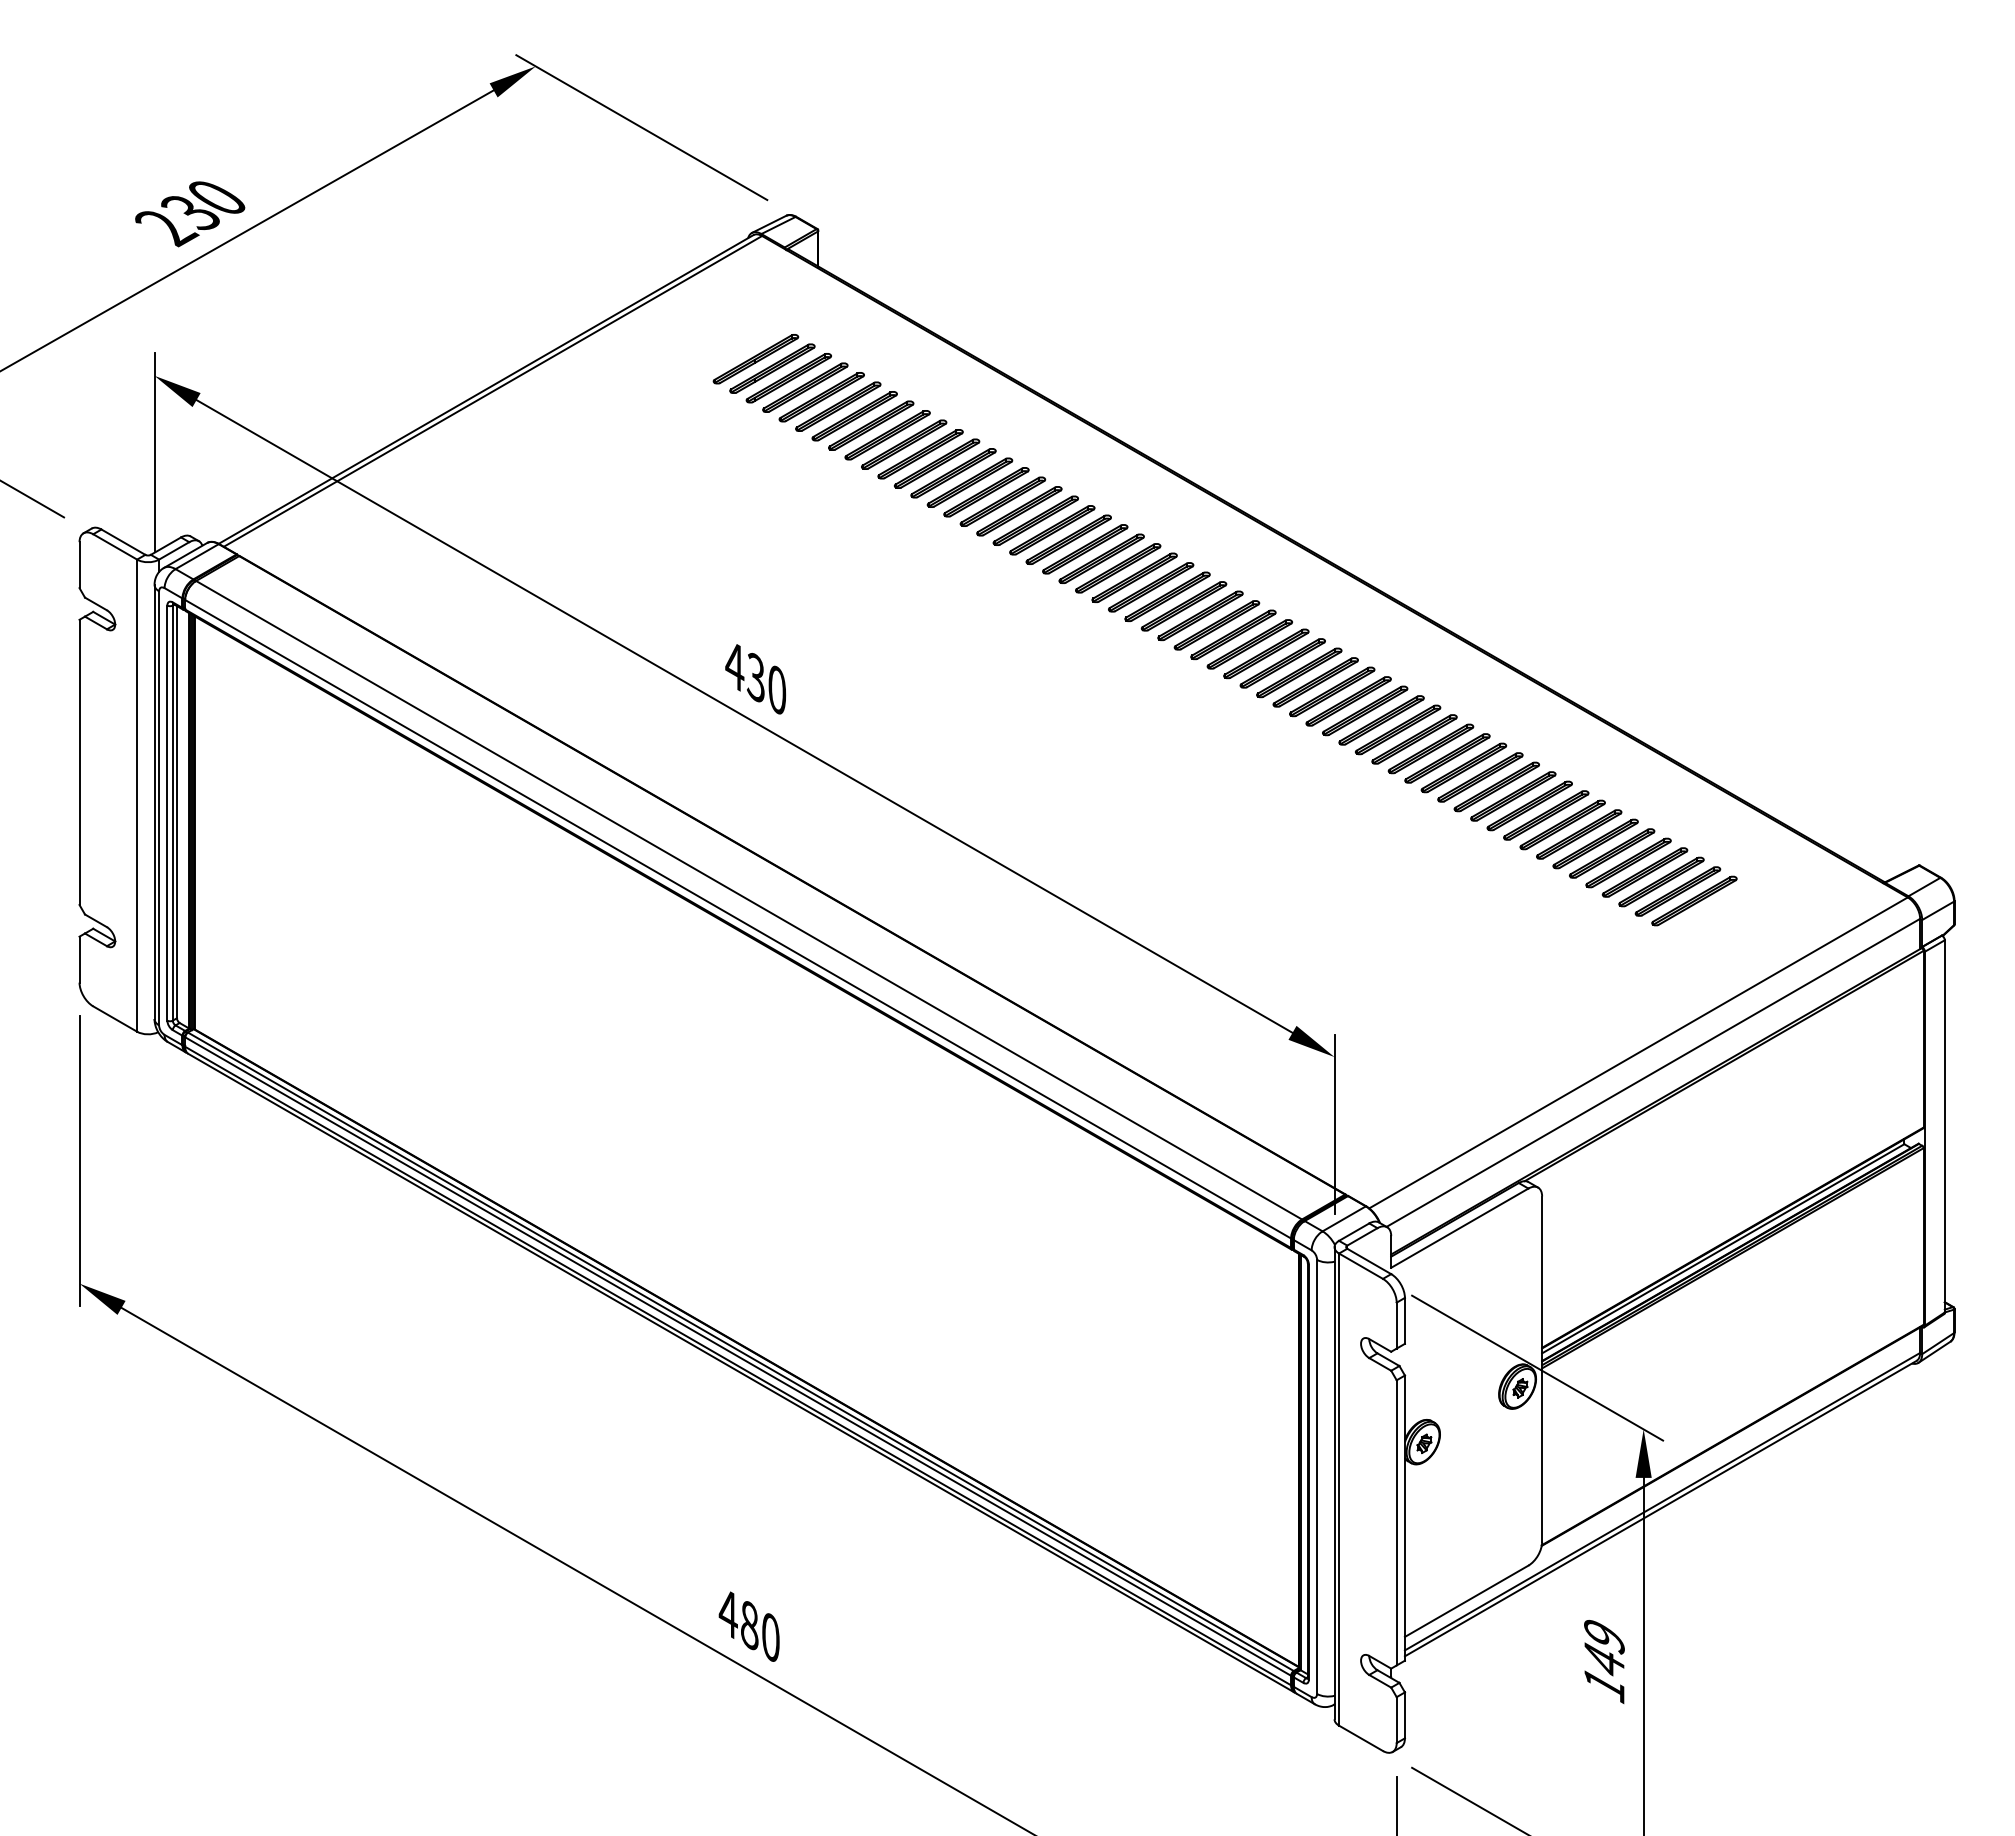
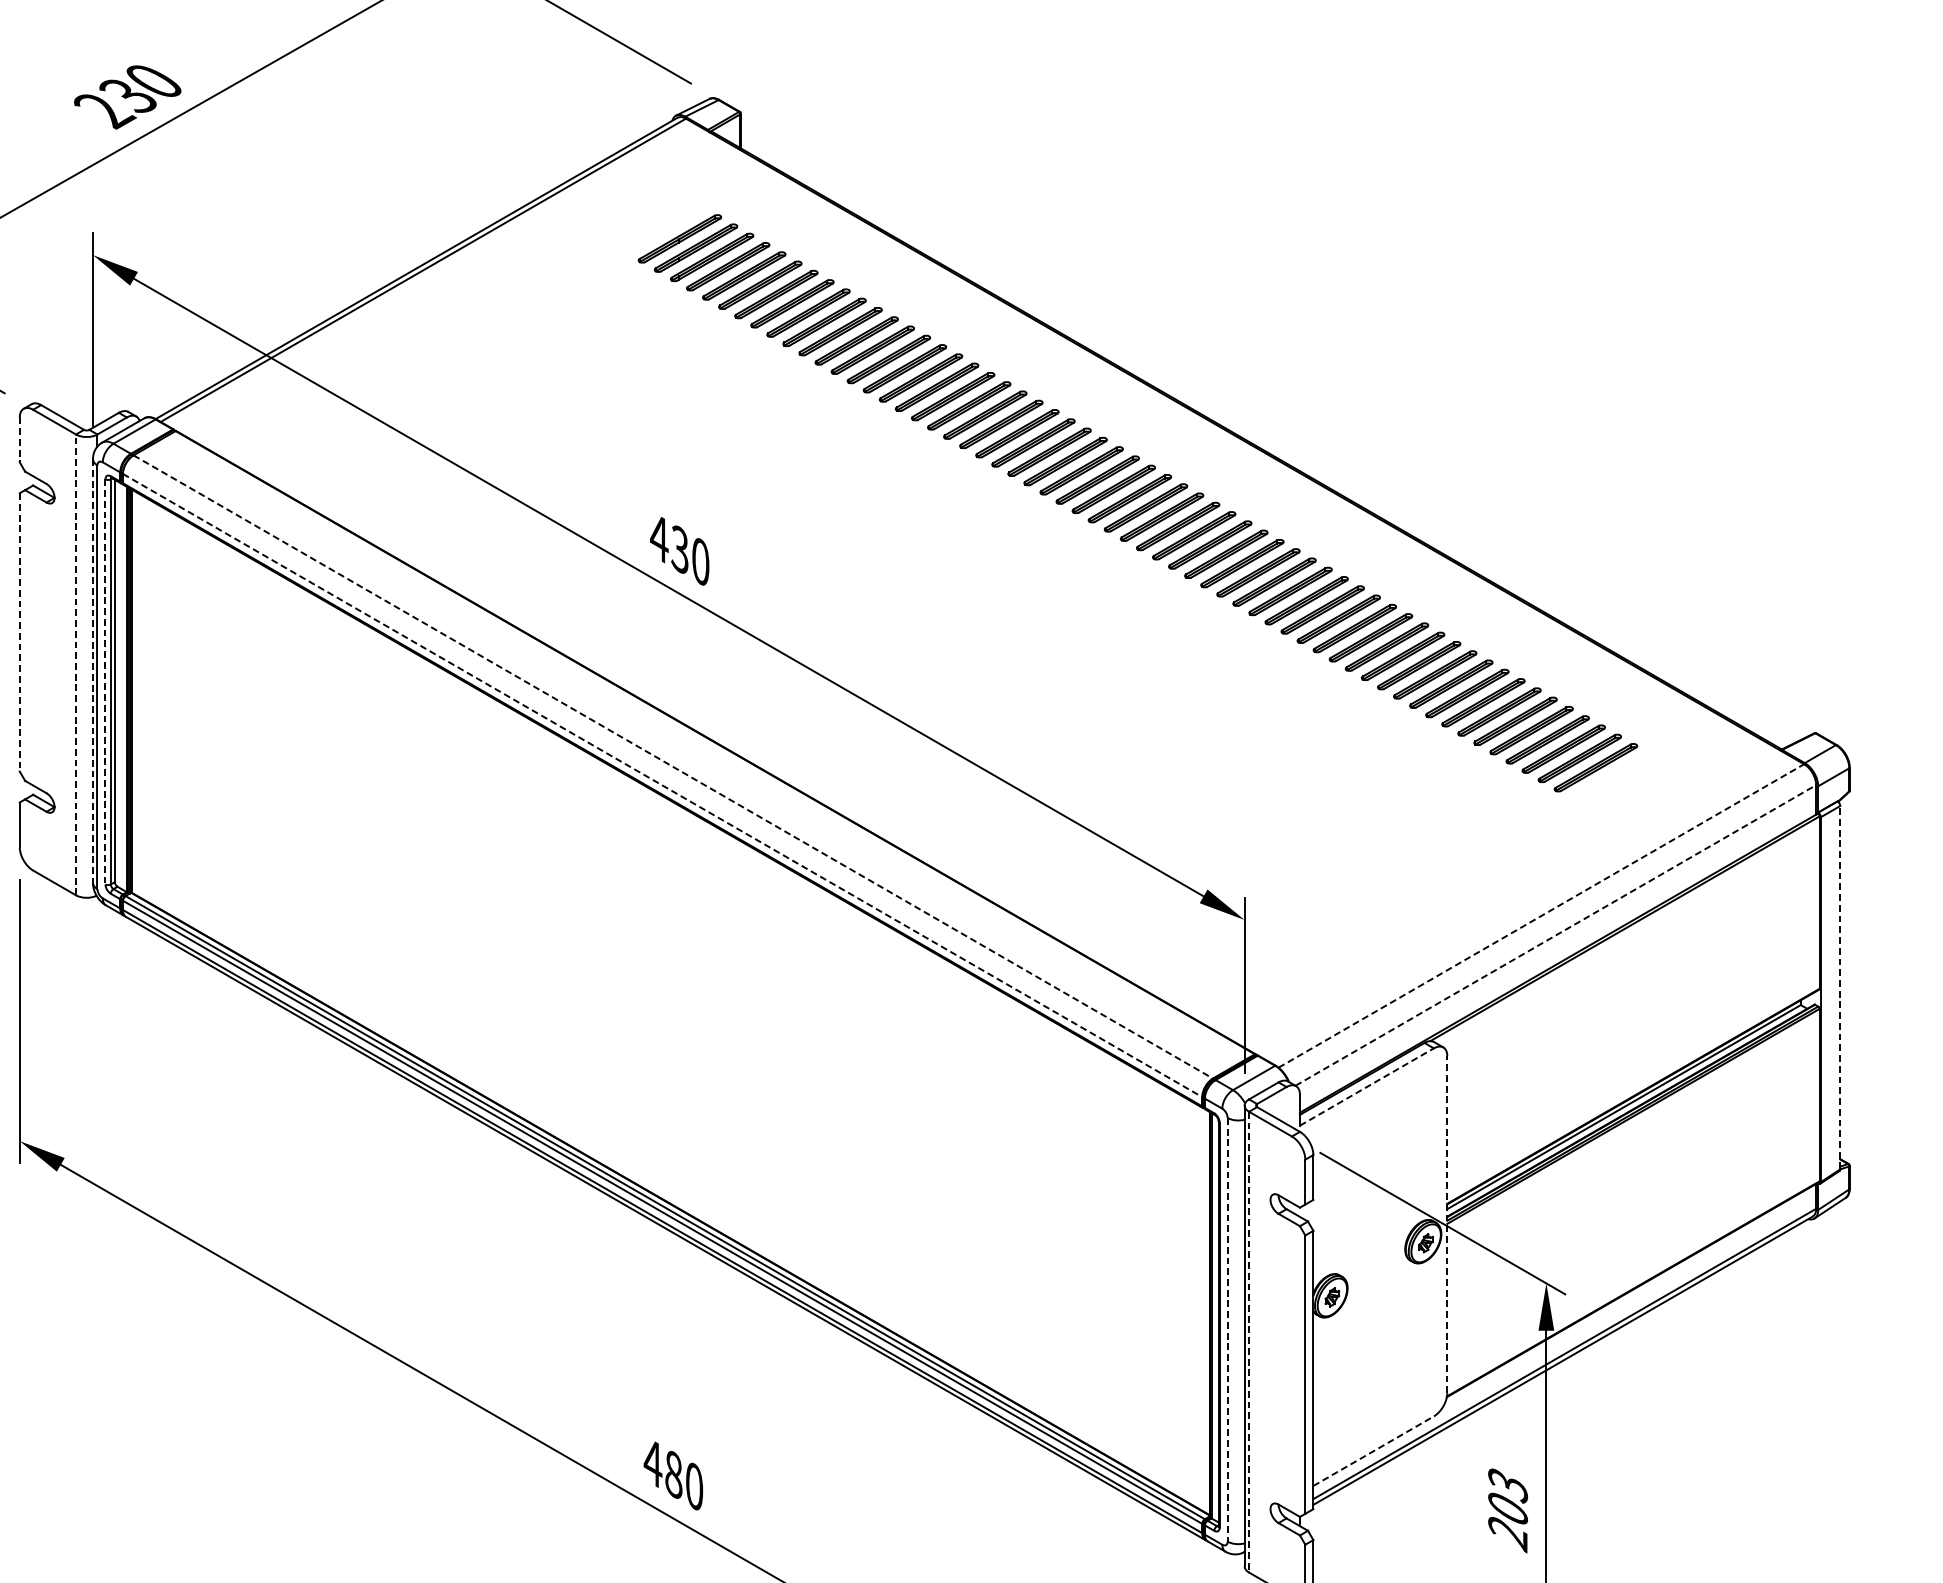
line: (79, 565) -> (19, 440), solid -> dashed
line: (79, 762) -> (19, 632), solid -> dashed
line: (137, 795) -> (76, 664), solid -> dashed
line: (154, 802) -> (92, 671), solid -> dashed
line: (167, 813) -> (105, 682), solid -> dashed
line: (749, 900) -> (673, 767), solid -> dashed
line: (738, 919) -> (662, 785), solid -> dashed
line: (1638, 1052) -> (1541, 915), solid -> dashed
line: (1653, 1072) -> (1555, 935), solid -> dashed
line: (1944, 1125) -> (1839, 986), solid -> dashed
line: (1460, 1227) -> (1367, 1086), solid -> dashed
line: (1542, 1369) -> (1447, 1224), solid -> dashed
line: (1317, 1477) -> (1228, 1330), solid -> dashed
line: (1339, 1490) -> (1249, 1343), solid -> dashed
line: (1467, 1601) -> (1374, 1451), solid -> dashed
text: (1604, 1662) -> (1508, 1510), 149 -> 203

